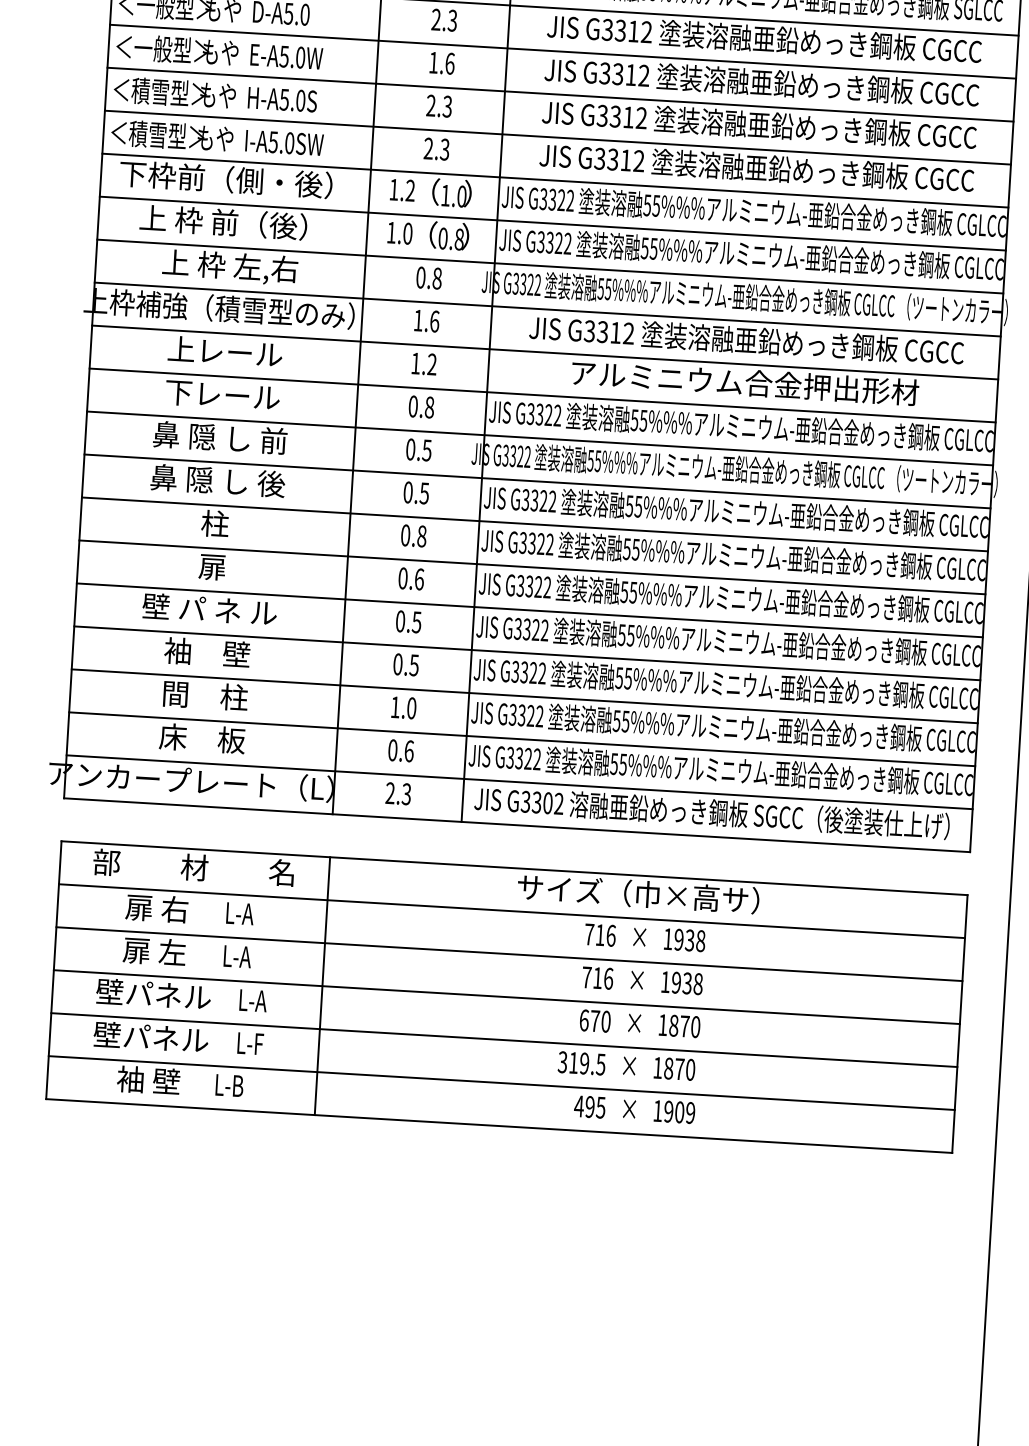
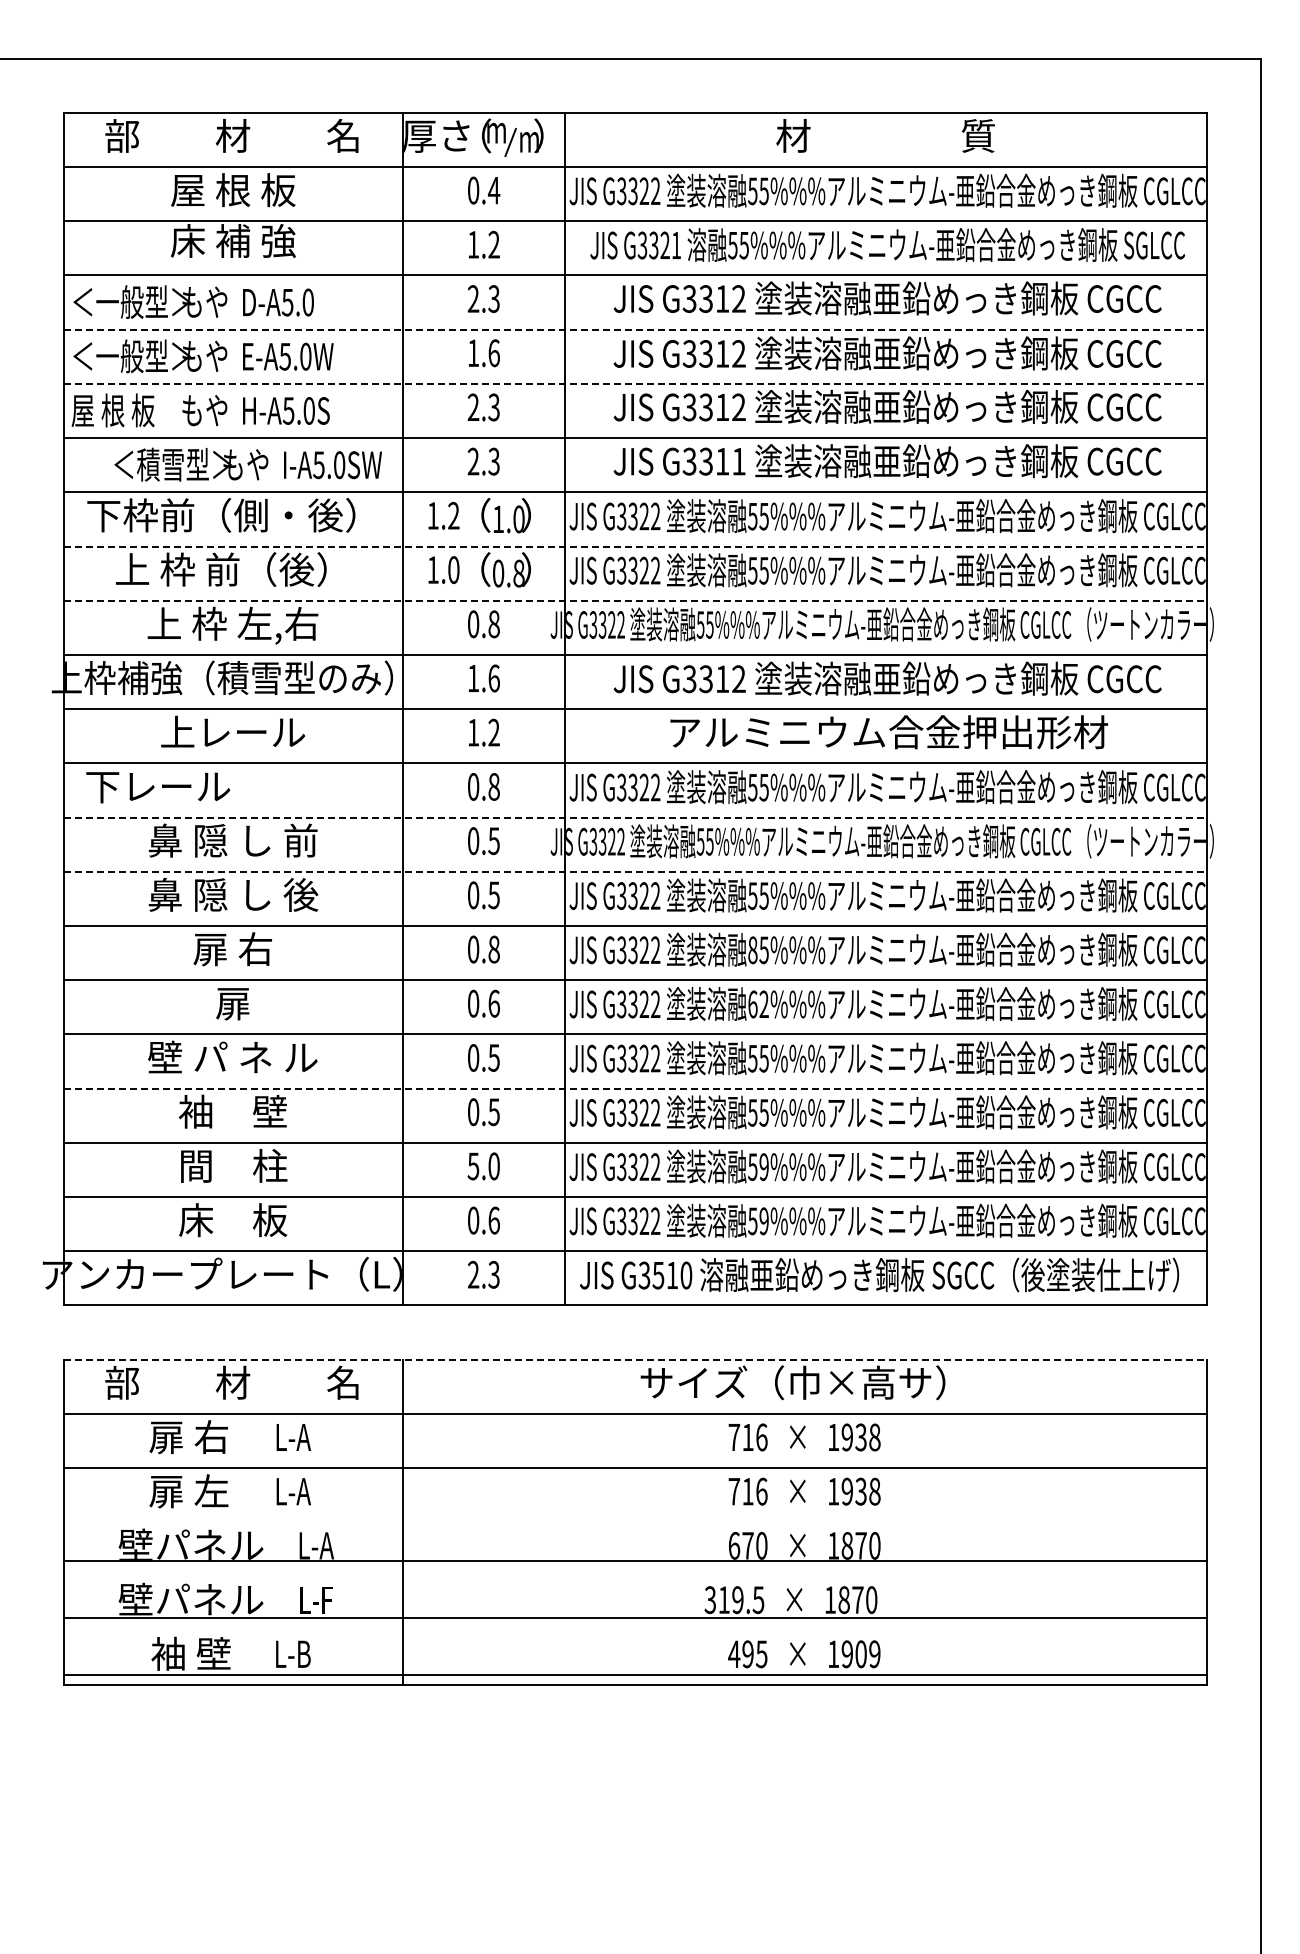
line: (563, 51) -> (635, 329), solid -> dashed
text: (159, 92) -> (130, 410), ＜積雪型＞ -> 屋 根 板
line: (560, 94) -> (635, 383), solid -> dashed
text: (216, 138) -> (247, 464), moved
text: (638, 161) -> (738, 461), G3312 -> G3311
line: (553, 223) -> (635, 546), solid -> dashed
line: (550, 266) -> (635, 600), solid -> dashed
text: (223, 395) -> (158, 787), moved
line: (540, 438) -> (635, 817), solid -> dashed
line: (537, 481) -> (635, 871), solid -> dashed
text: (214, 524) -> (232, 949), 柱 -> 扉 右
text: (626, 549) -> (752, 950), 55%%% -> 85%%%
text: (628, 592) -> (758, 1004), 55%%% -> 62%%%
line: (527, 653) -> (635, 1088), solid -> dashed
text: (395, 707) -> (473, 1166), 1.0 -> 5.0
text: (625, 721) -> (763, 1166), 55%%% -> 59%%%
text: (622, 764) -> (763, 1221), 55%%% -> 59%%%
text: (548, 803) -> (672, 1275), G3302 -> G3510
line: (514, 868) -> (635, 1359), solid -> dashed
line: (506, 997) -> (634, 1561), moved
line: (503, 1040) -> (634, 1617), moved
line: (501, 1082) -> (634, 1674), moved

